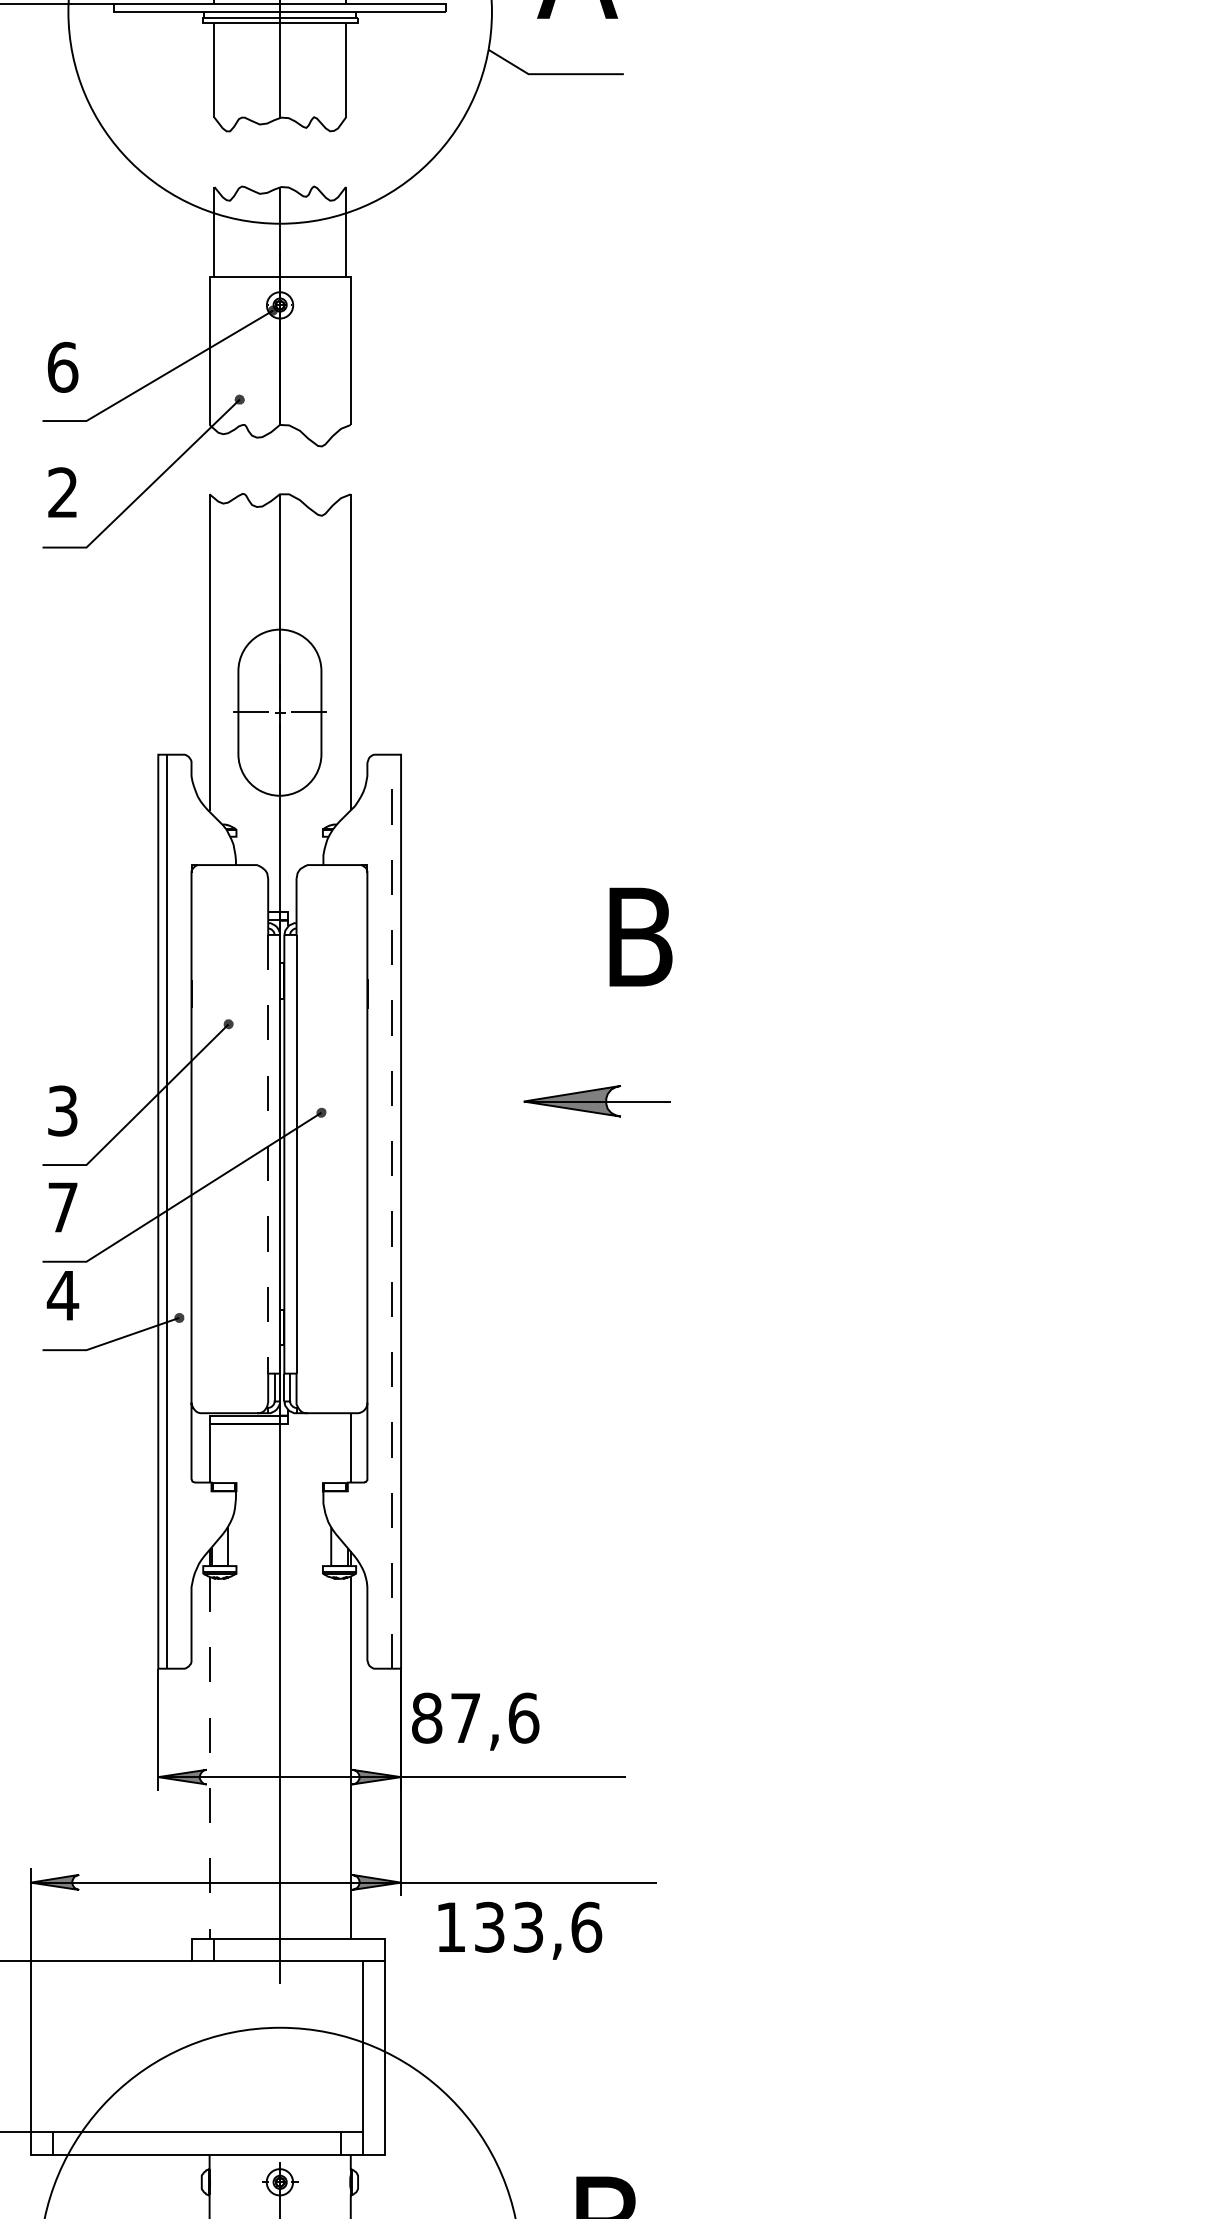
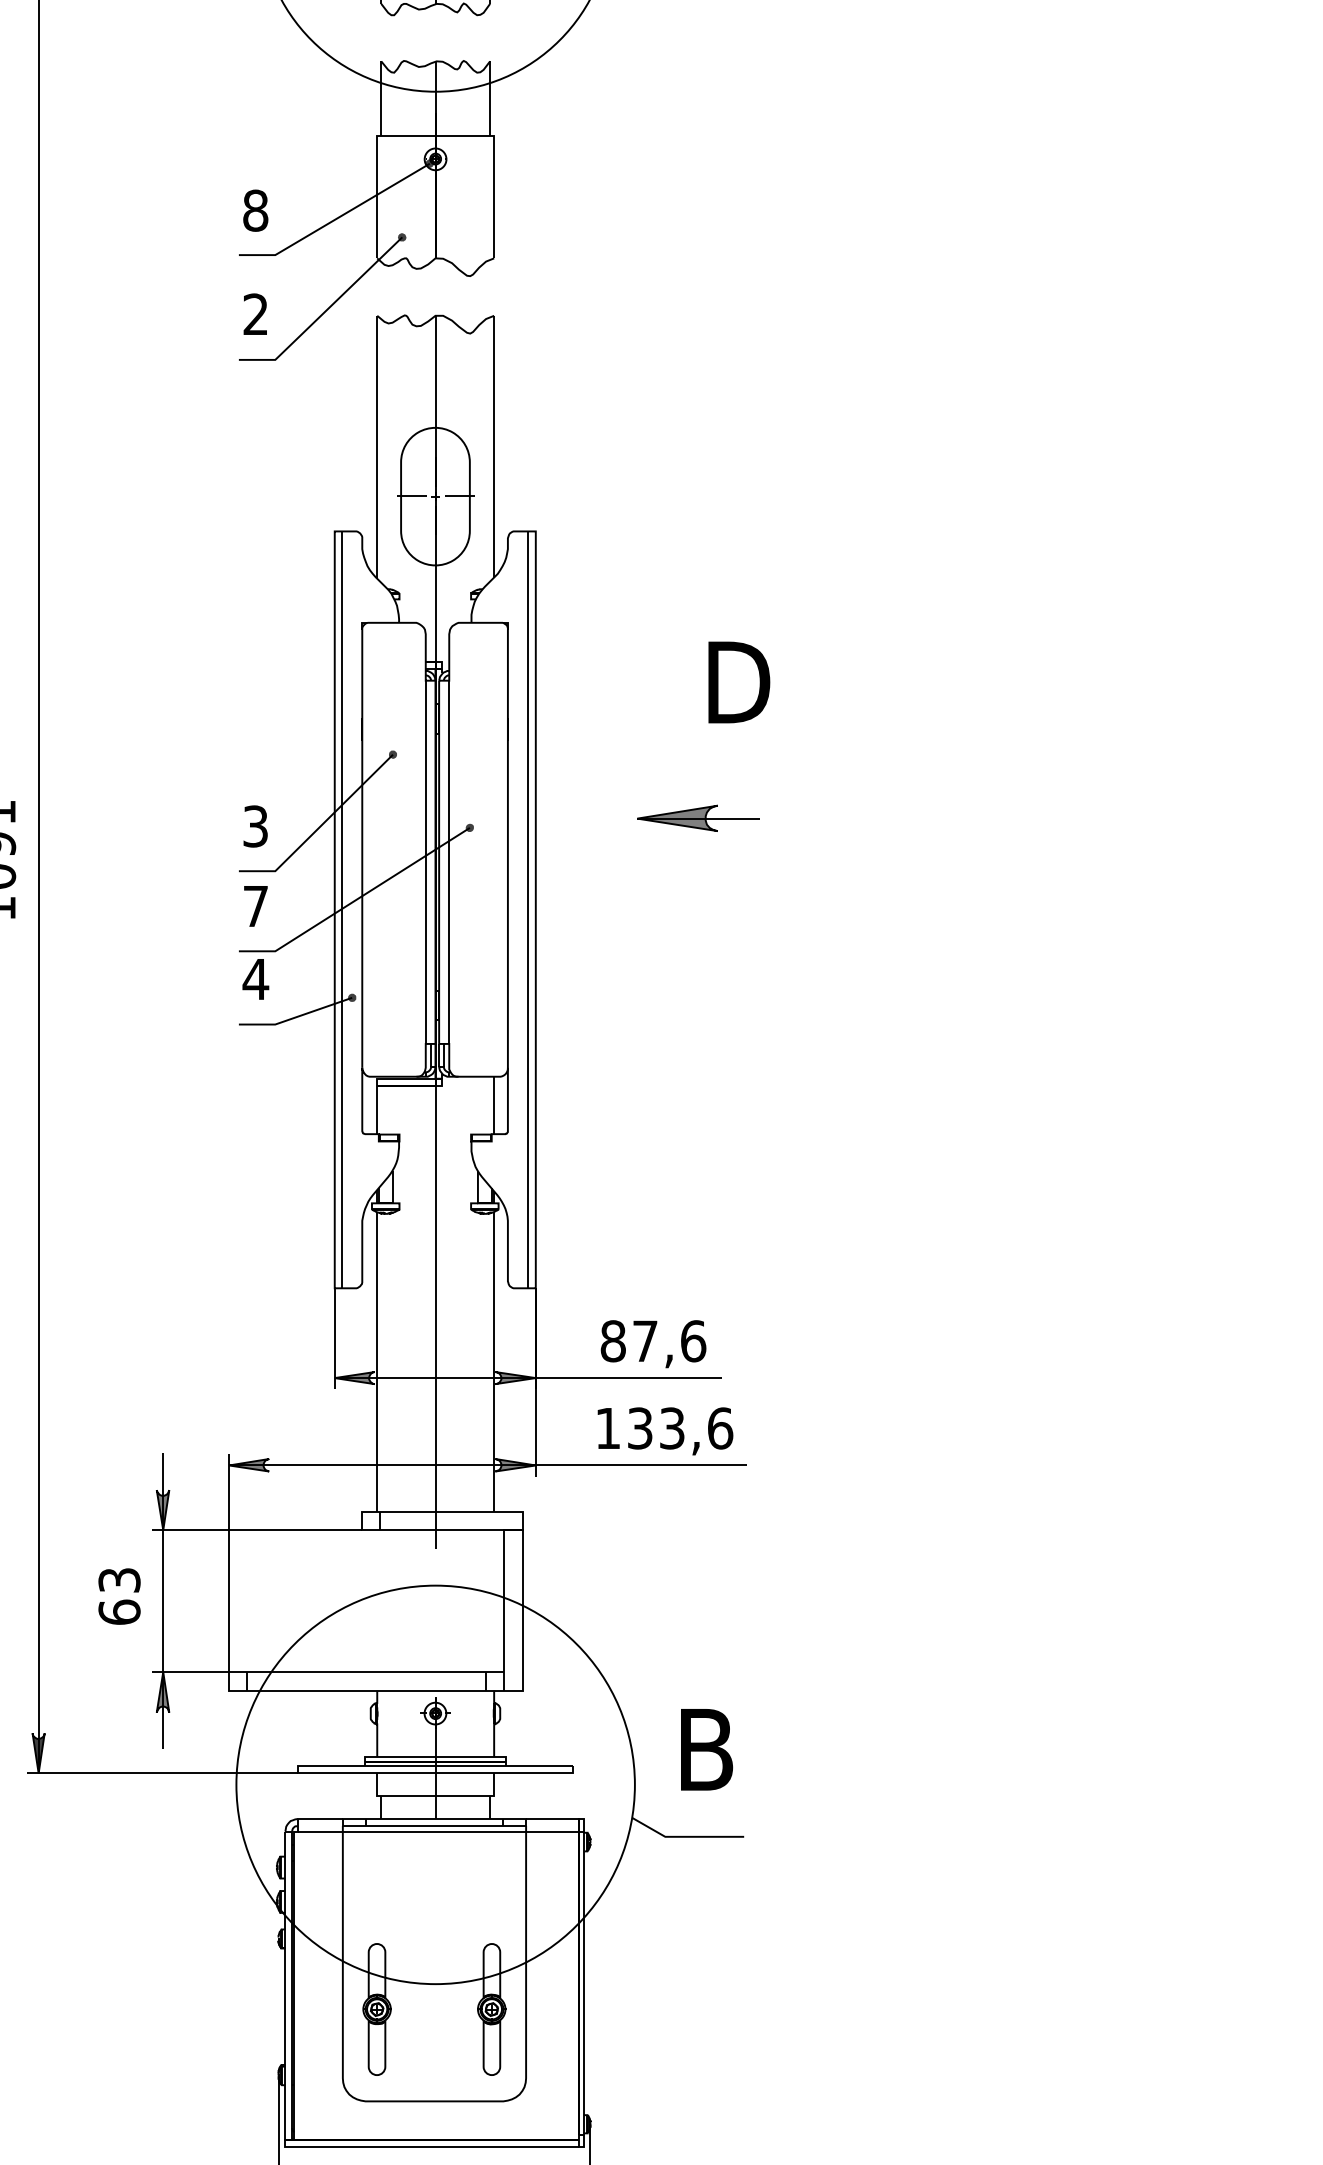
text: (62, 367) -> (255, 210), 6 -> 8
text: (653, 937) -> (744, 682), B -> D
line: (267, 1154) -> (425, 862), dashed -> solid
line: (392, 1211) -> (528, 909), dashed -> solid
text: (475, 1722) -> (653, 1344), moved
line: (209, 1758) -> (377, 1362), dashed -> solid
text: (520, 1930) -> (665, 1431), moved

